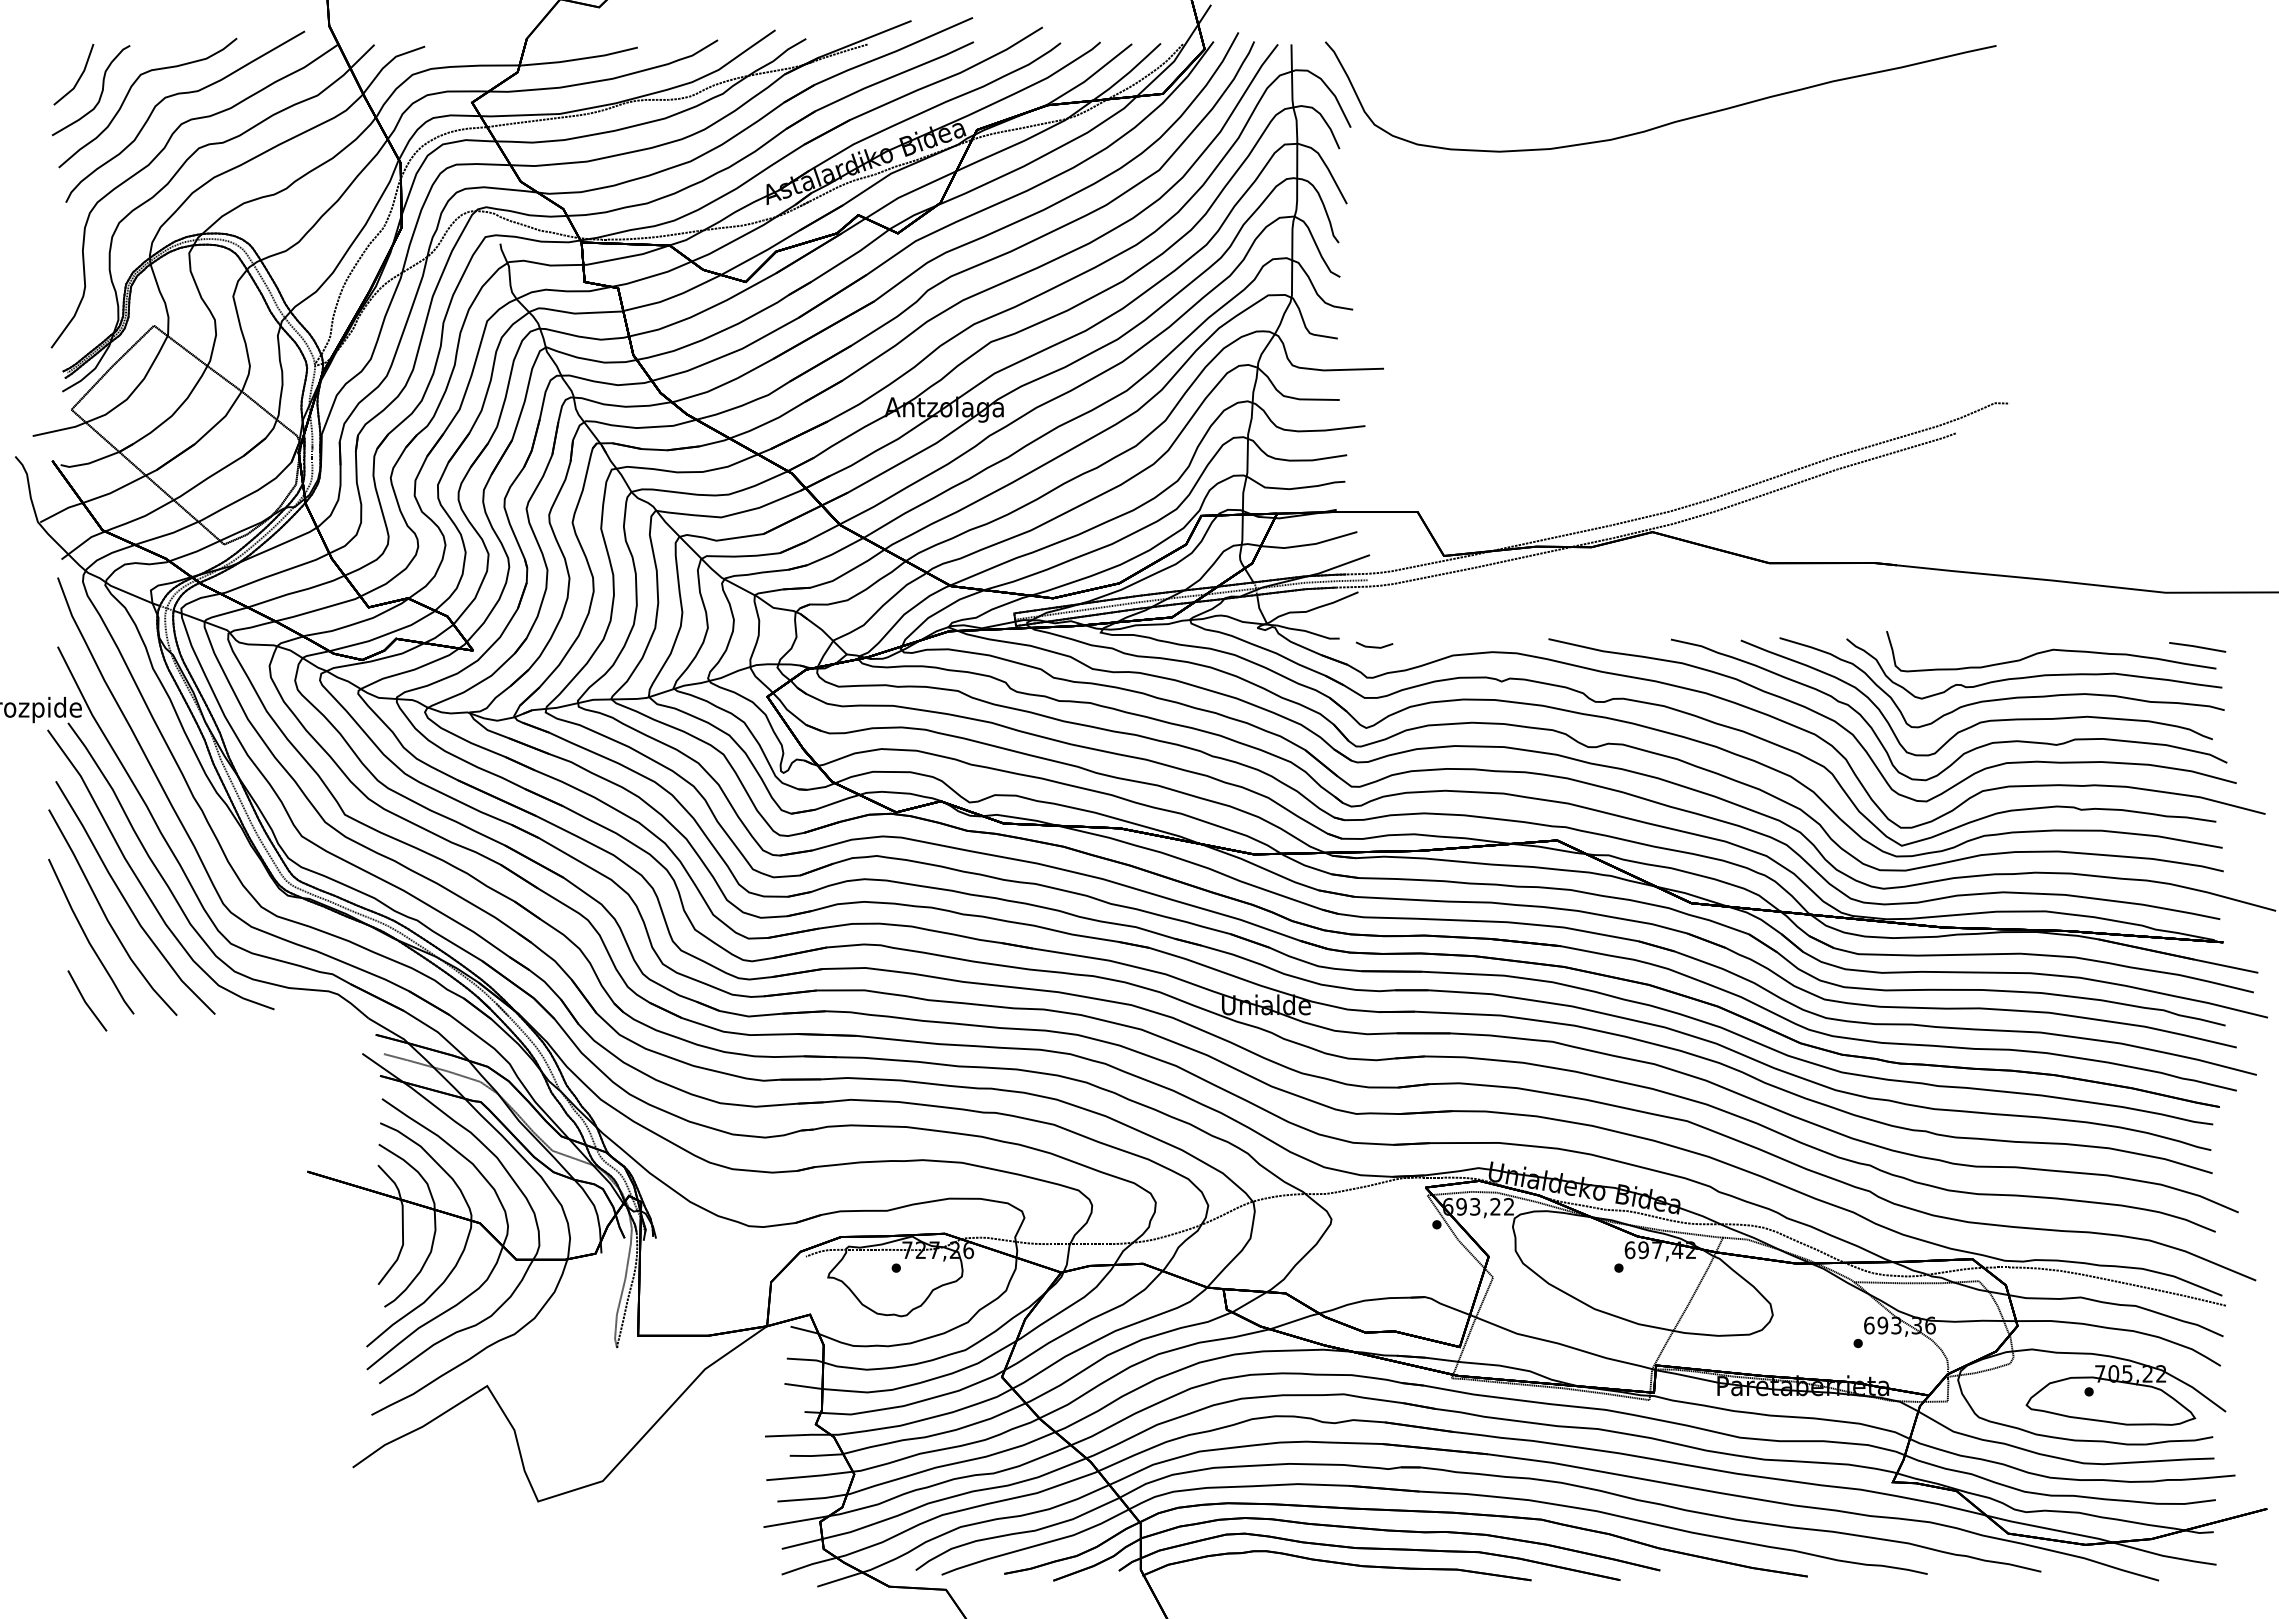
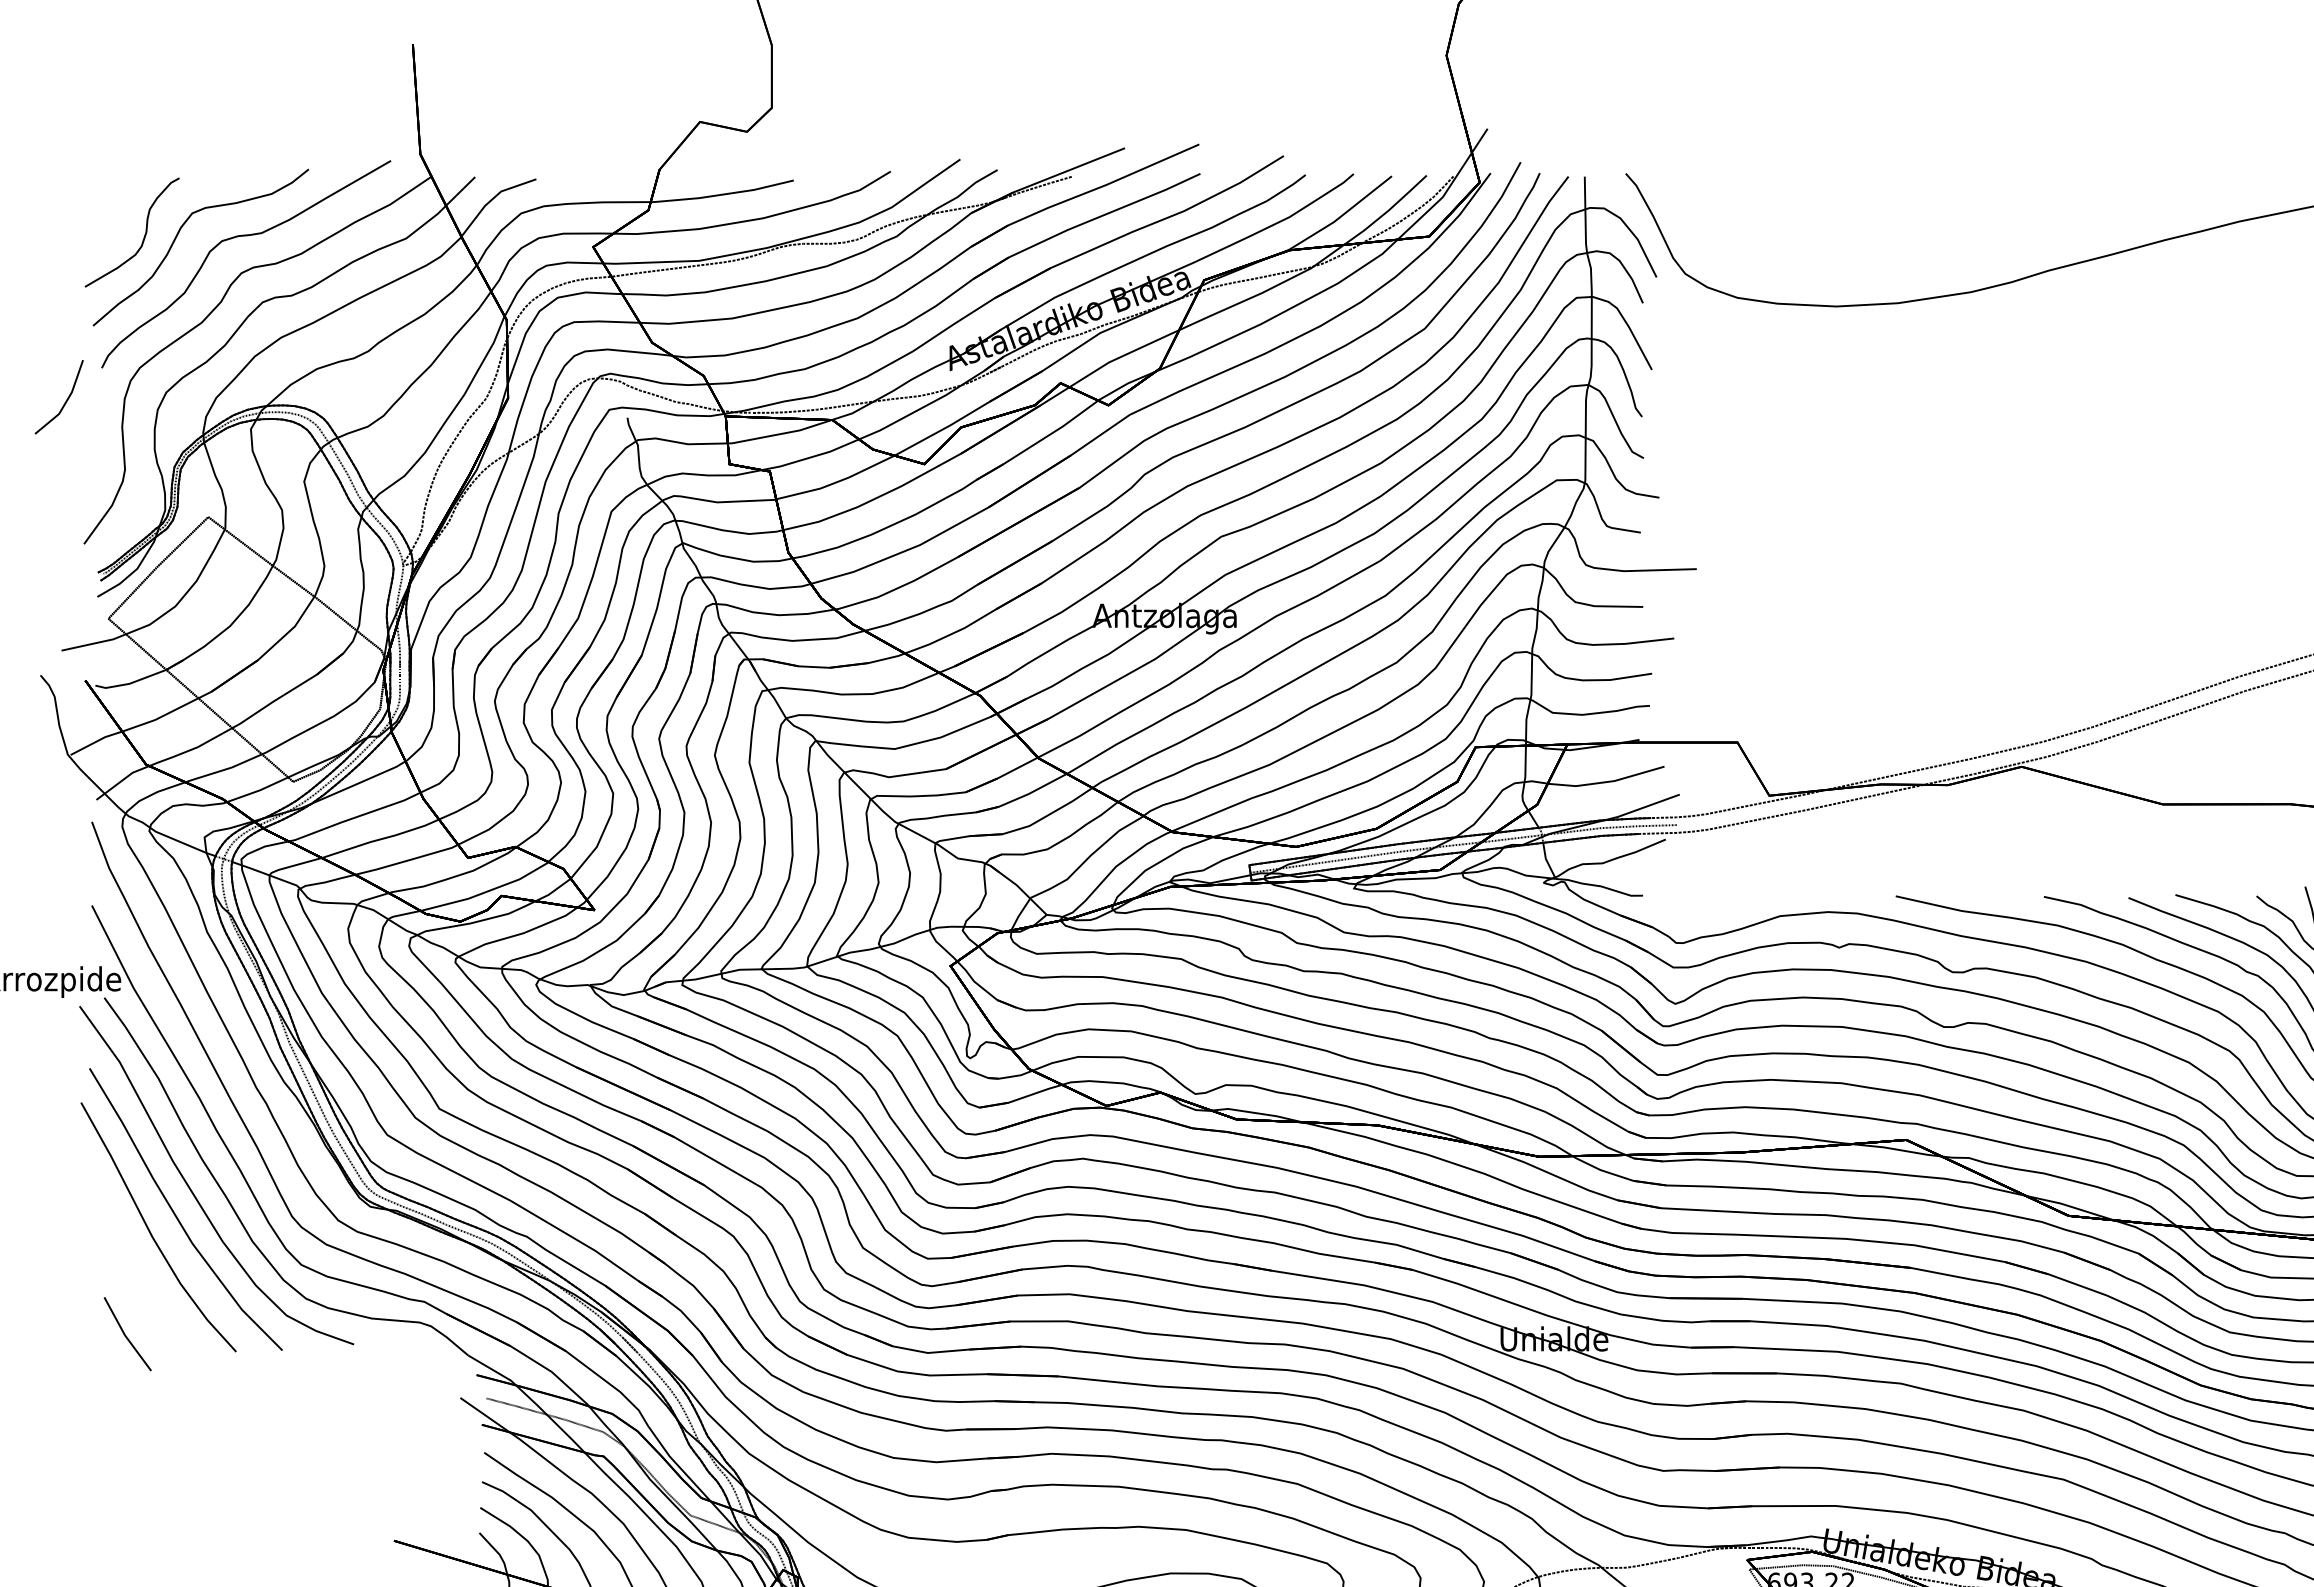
part: (79, 76) -> (66, 399), moved
line: (1374, 646) -> (1685, 905), removed
part: (91, 936) -> (132, 1256), removed

